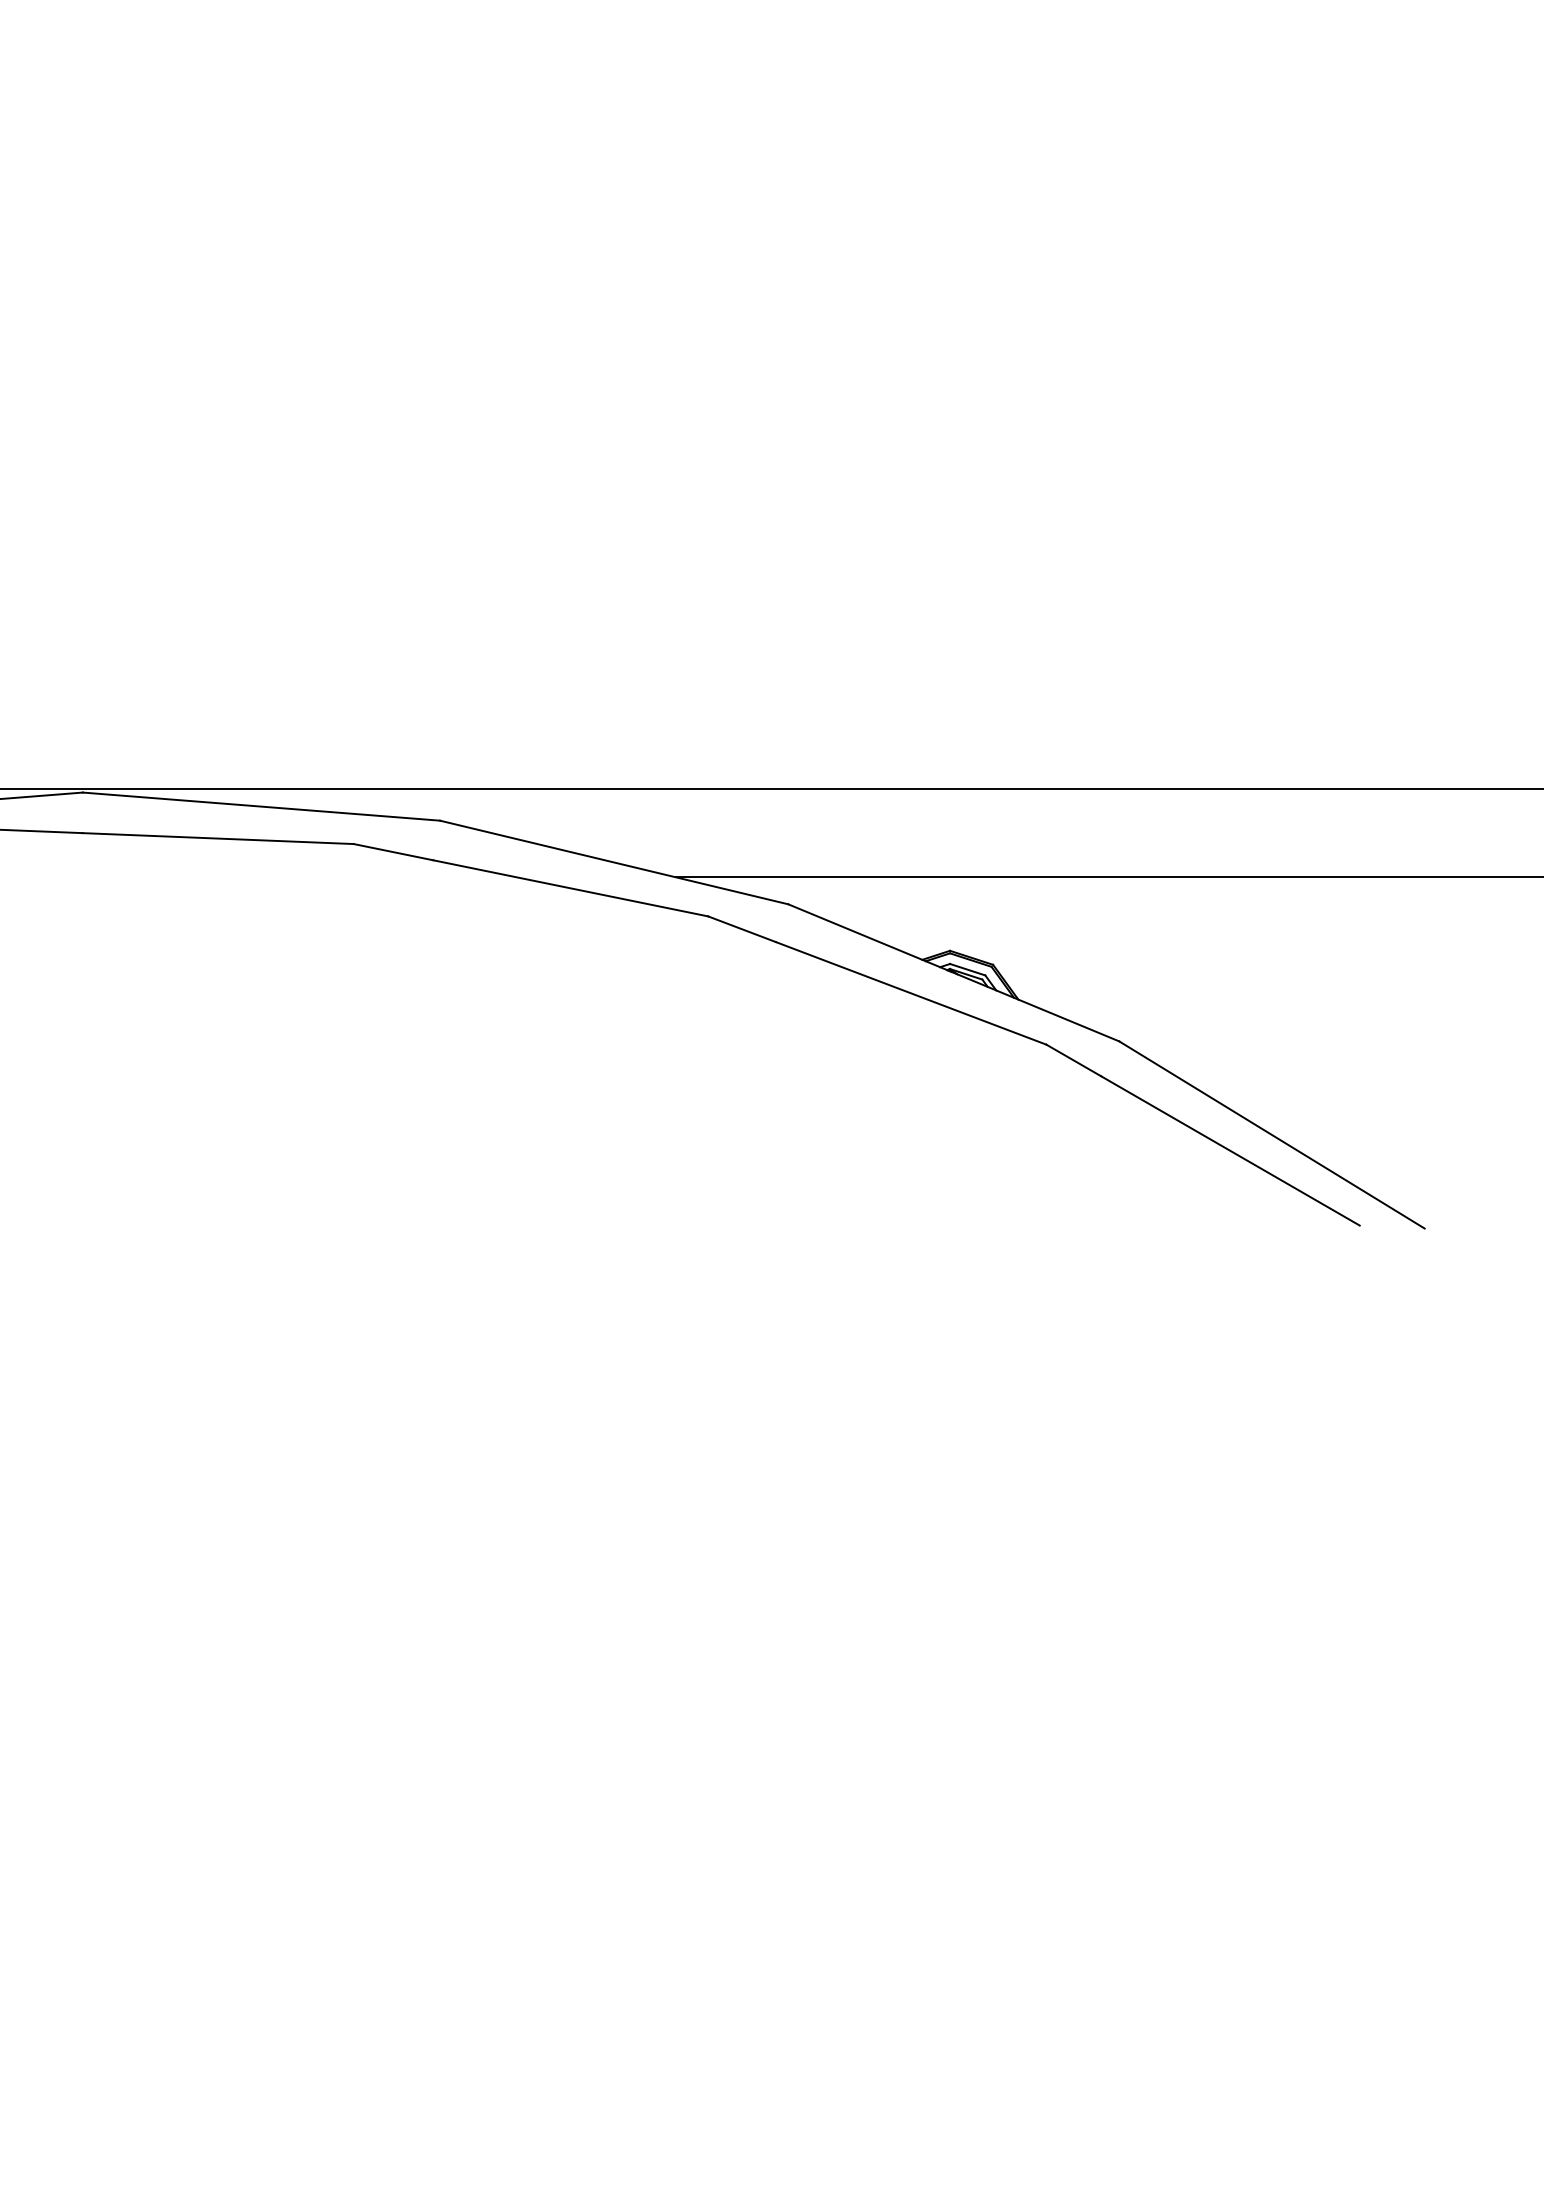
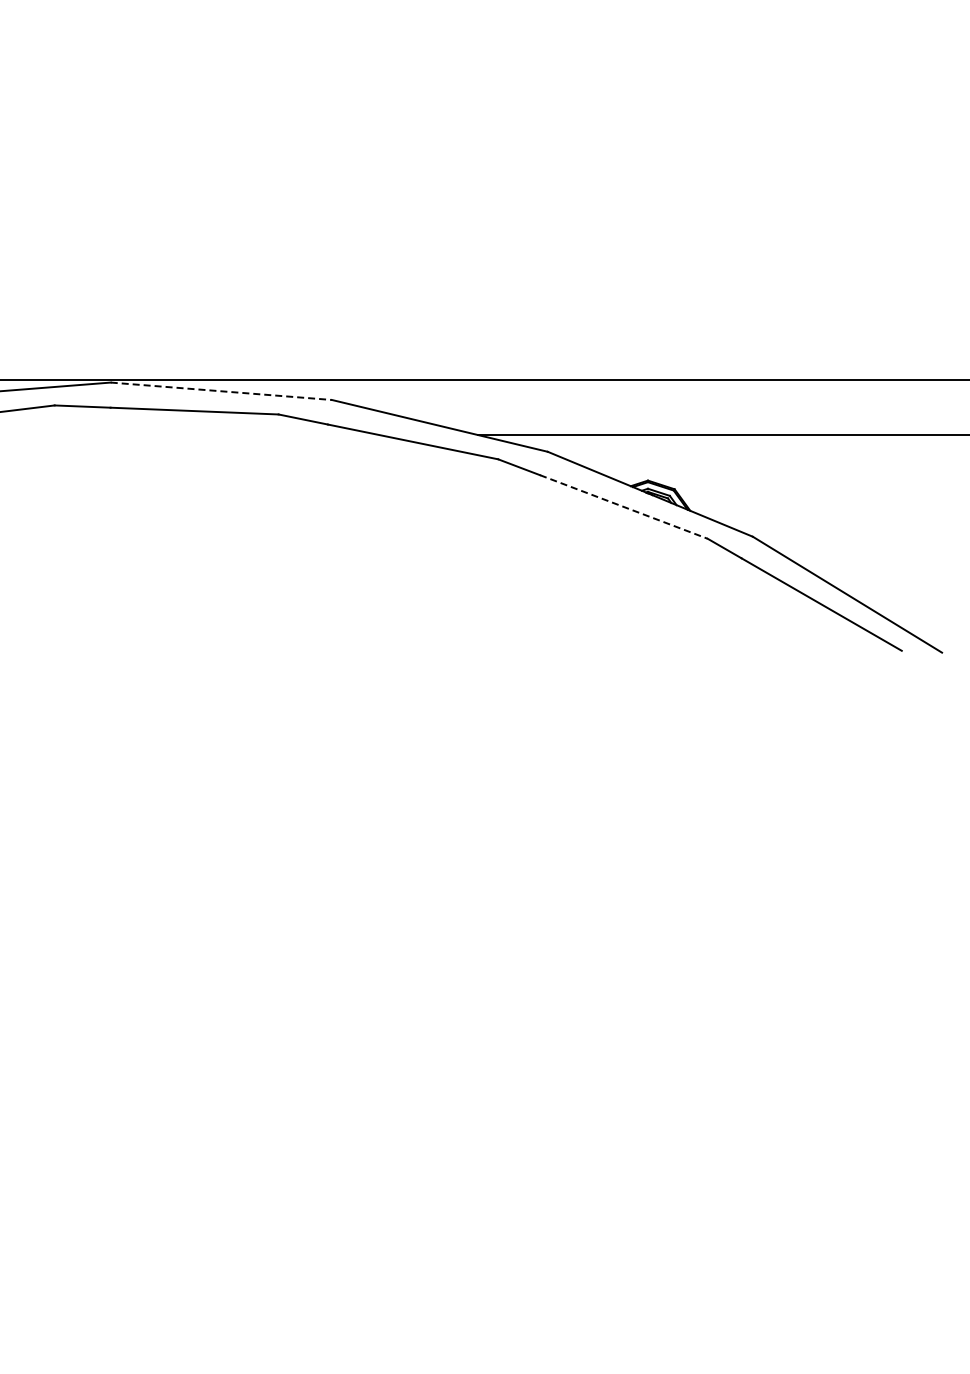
line: (261, 806) -> (221, 391), solid -> dashed
line: (910, 992) -> (623, 506), solid -> dashed

